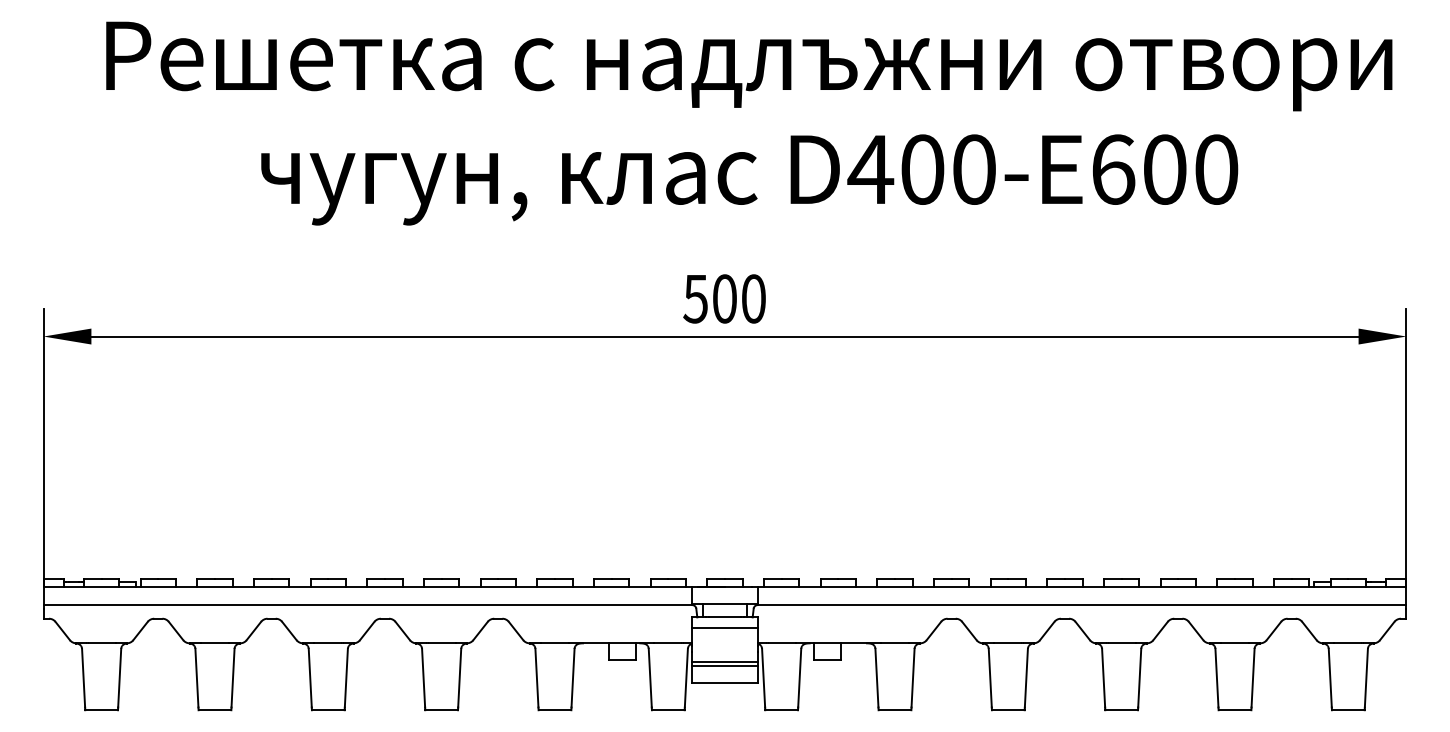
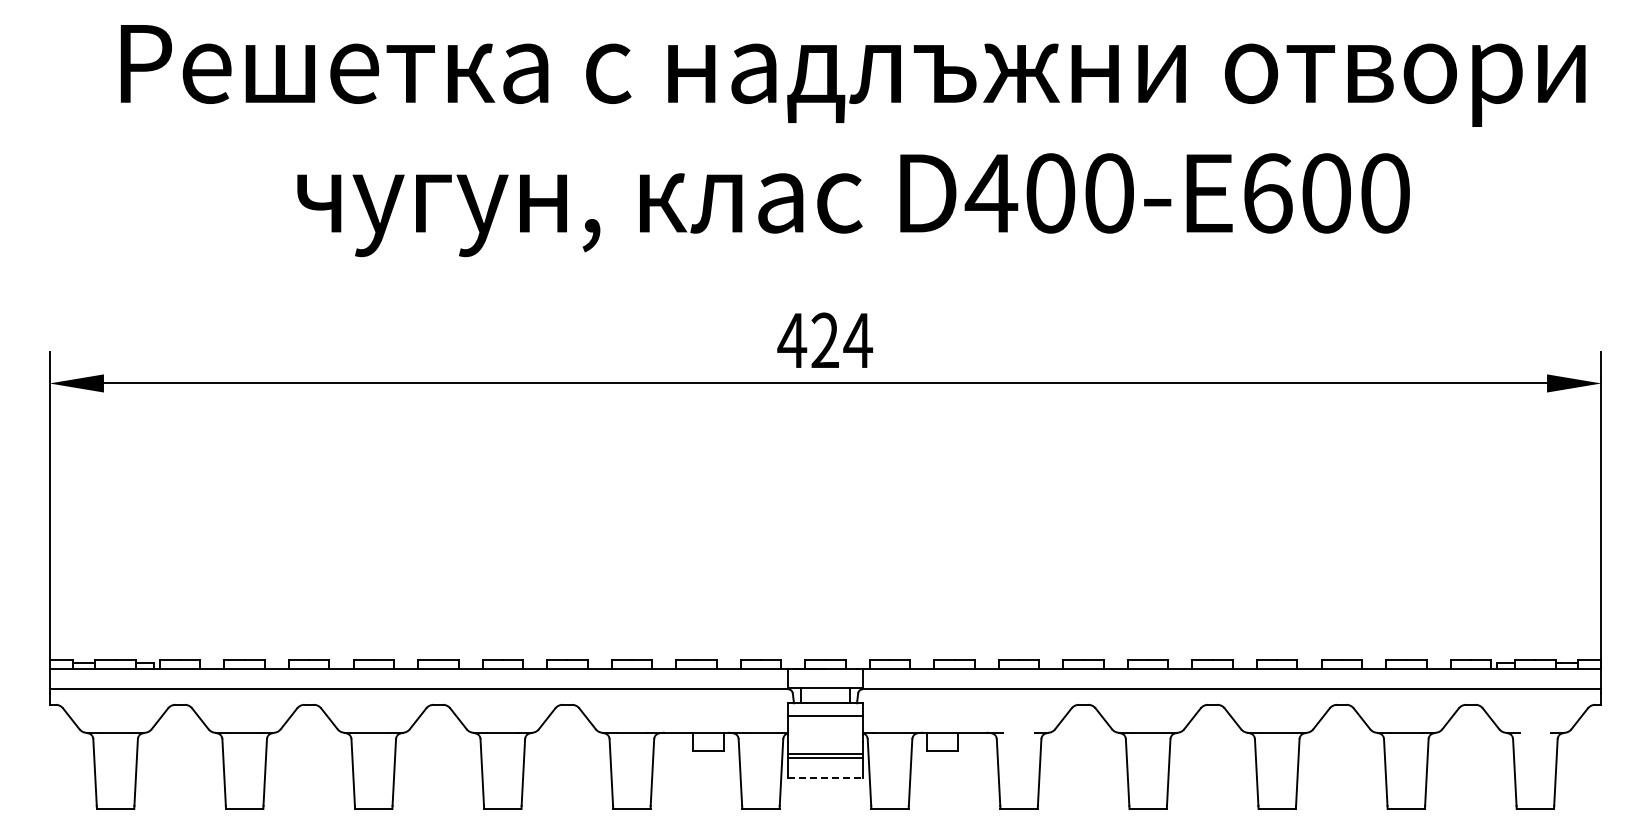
text: (725, 298) -> (825, 340), 500 -> 424
line: (894, 643) -> (1018, 732), removed
line: (1348, 643) -> (1535, 732), removed
line: (725, 682) -> (825, 777), solid -> dashed

